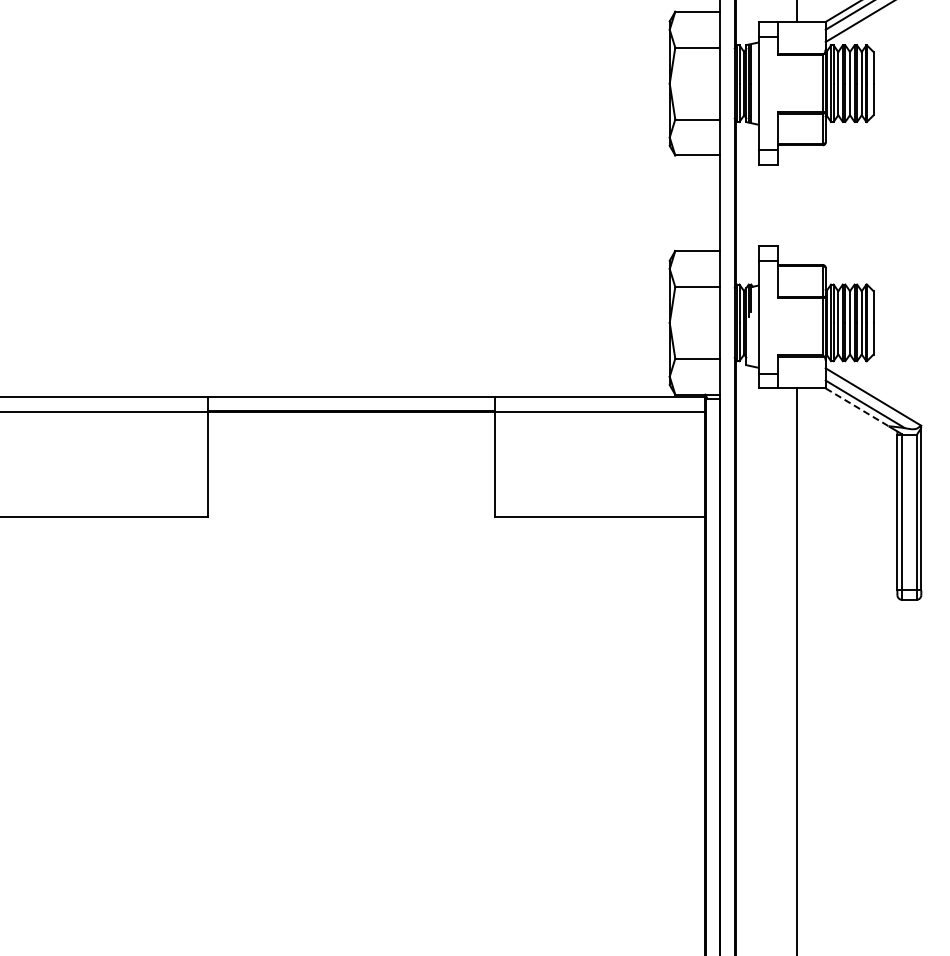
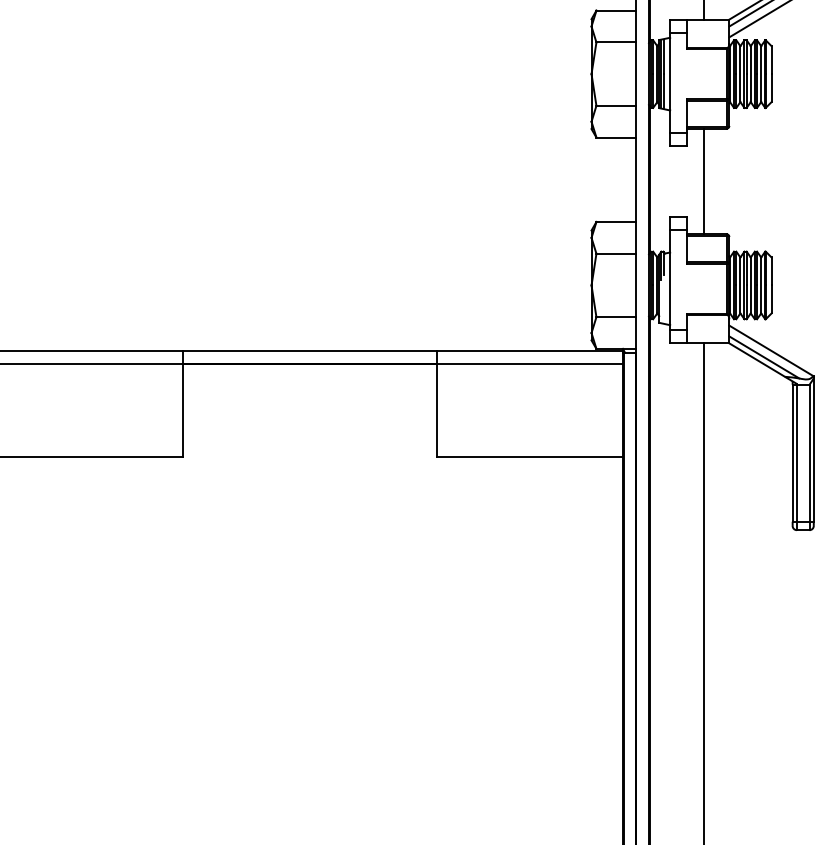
line: (797, 204) -> (704, 180), added
line: (857, 407) -> (757, 360), dashed -> solid

